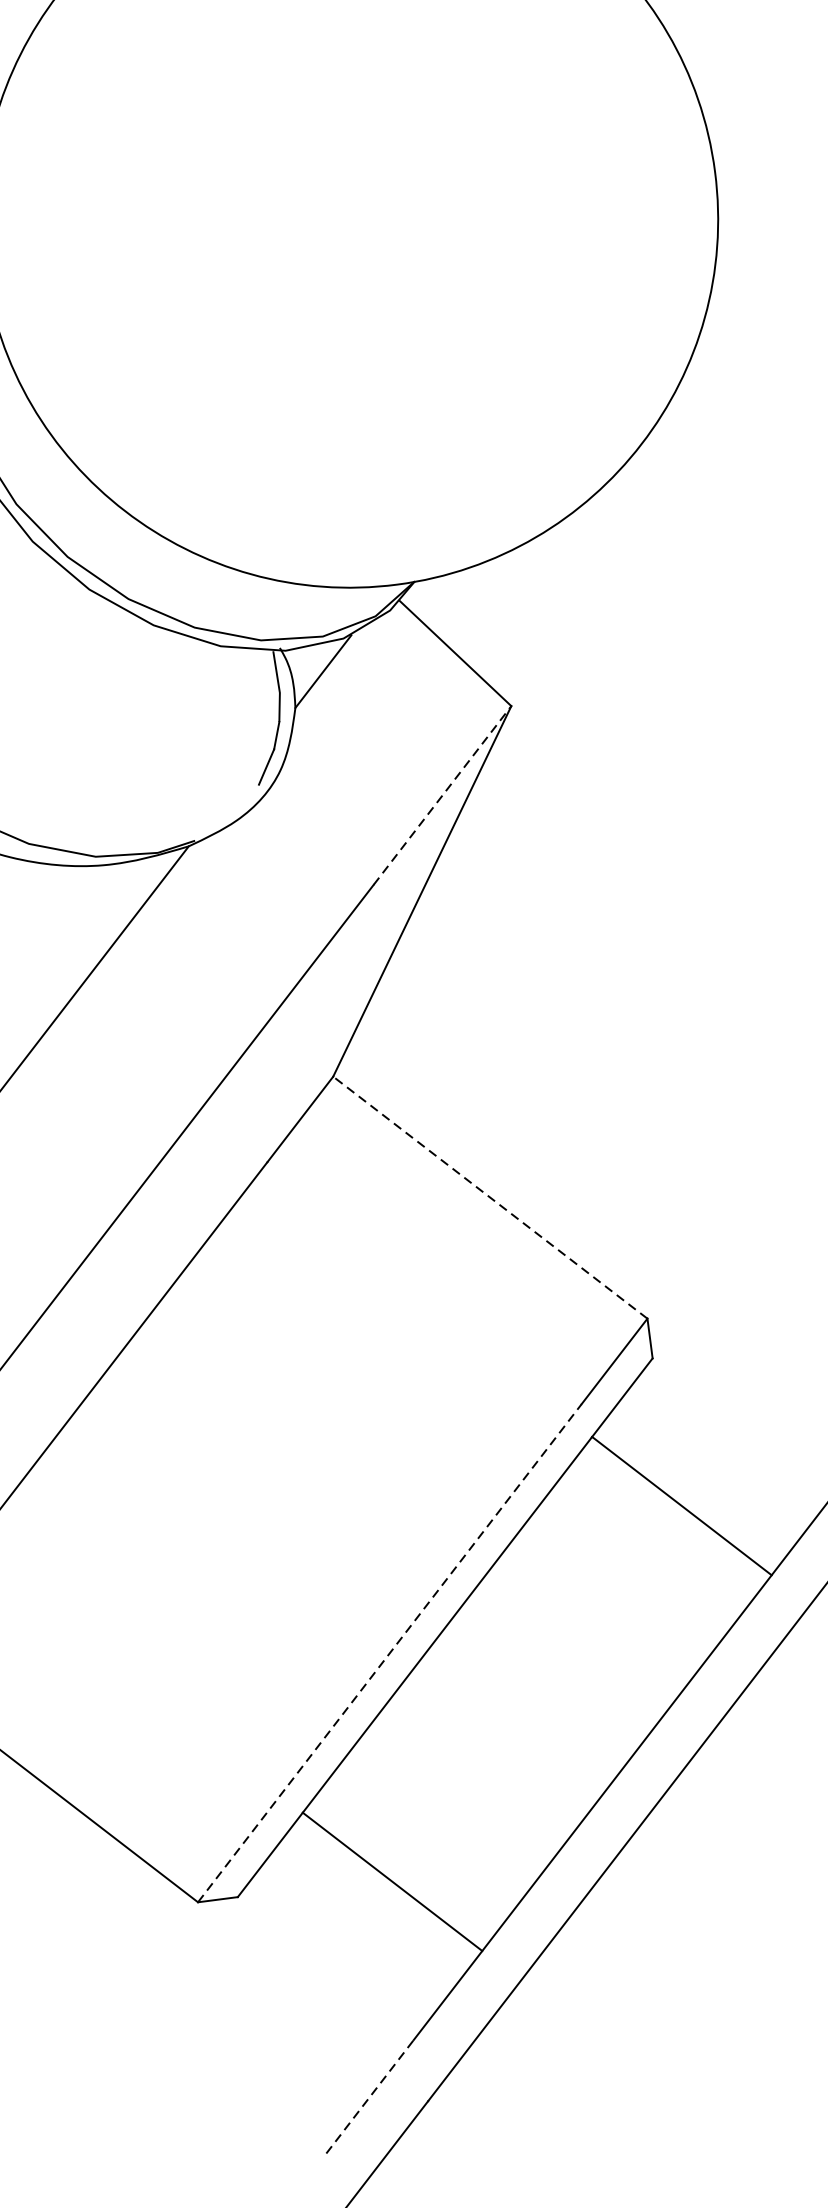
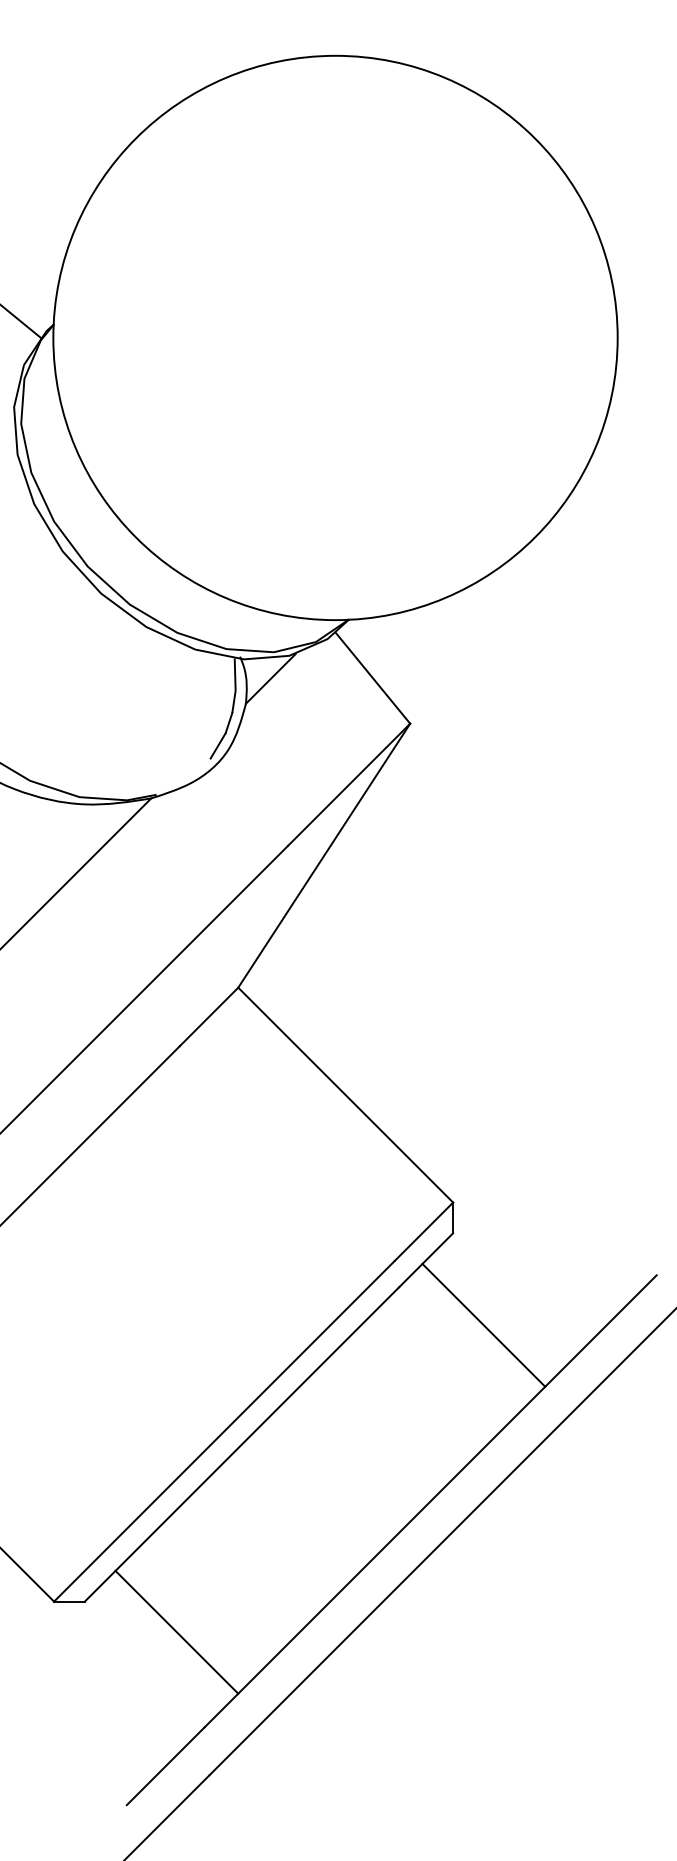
line: (443, 794) -> (349, 784), dashed -> solid
line: (490, 1198) -> (345, 1095), dashed -> solid
line: (681, 1505) -> (483, 1324), moved
line: (389, 1653) -> (224, 1431), dashed -> solid
line: (391, 1880) -> (176, 1631), moved
line: (369, 2096) -> (165, 1766), dashed -> solid

